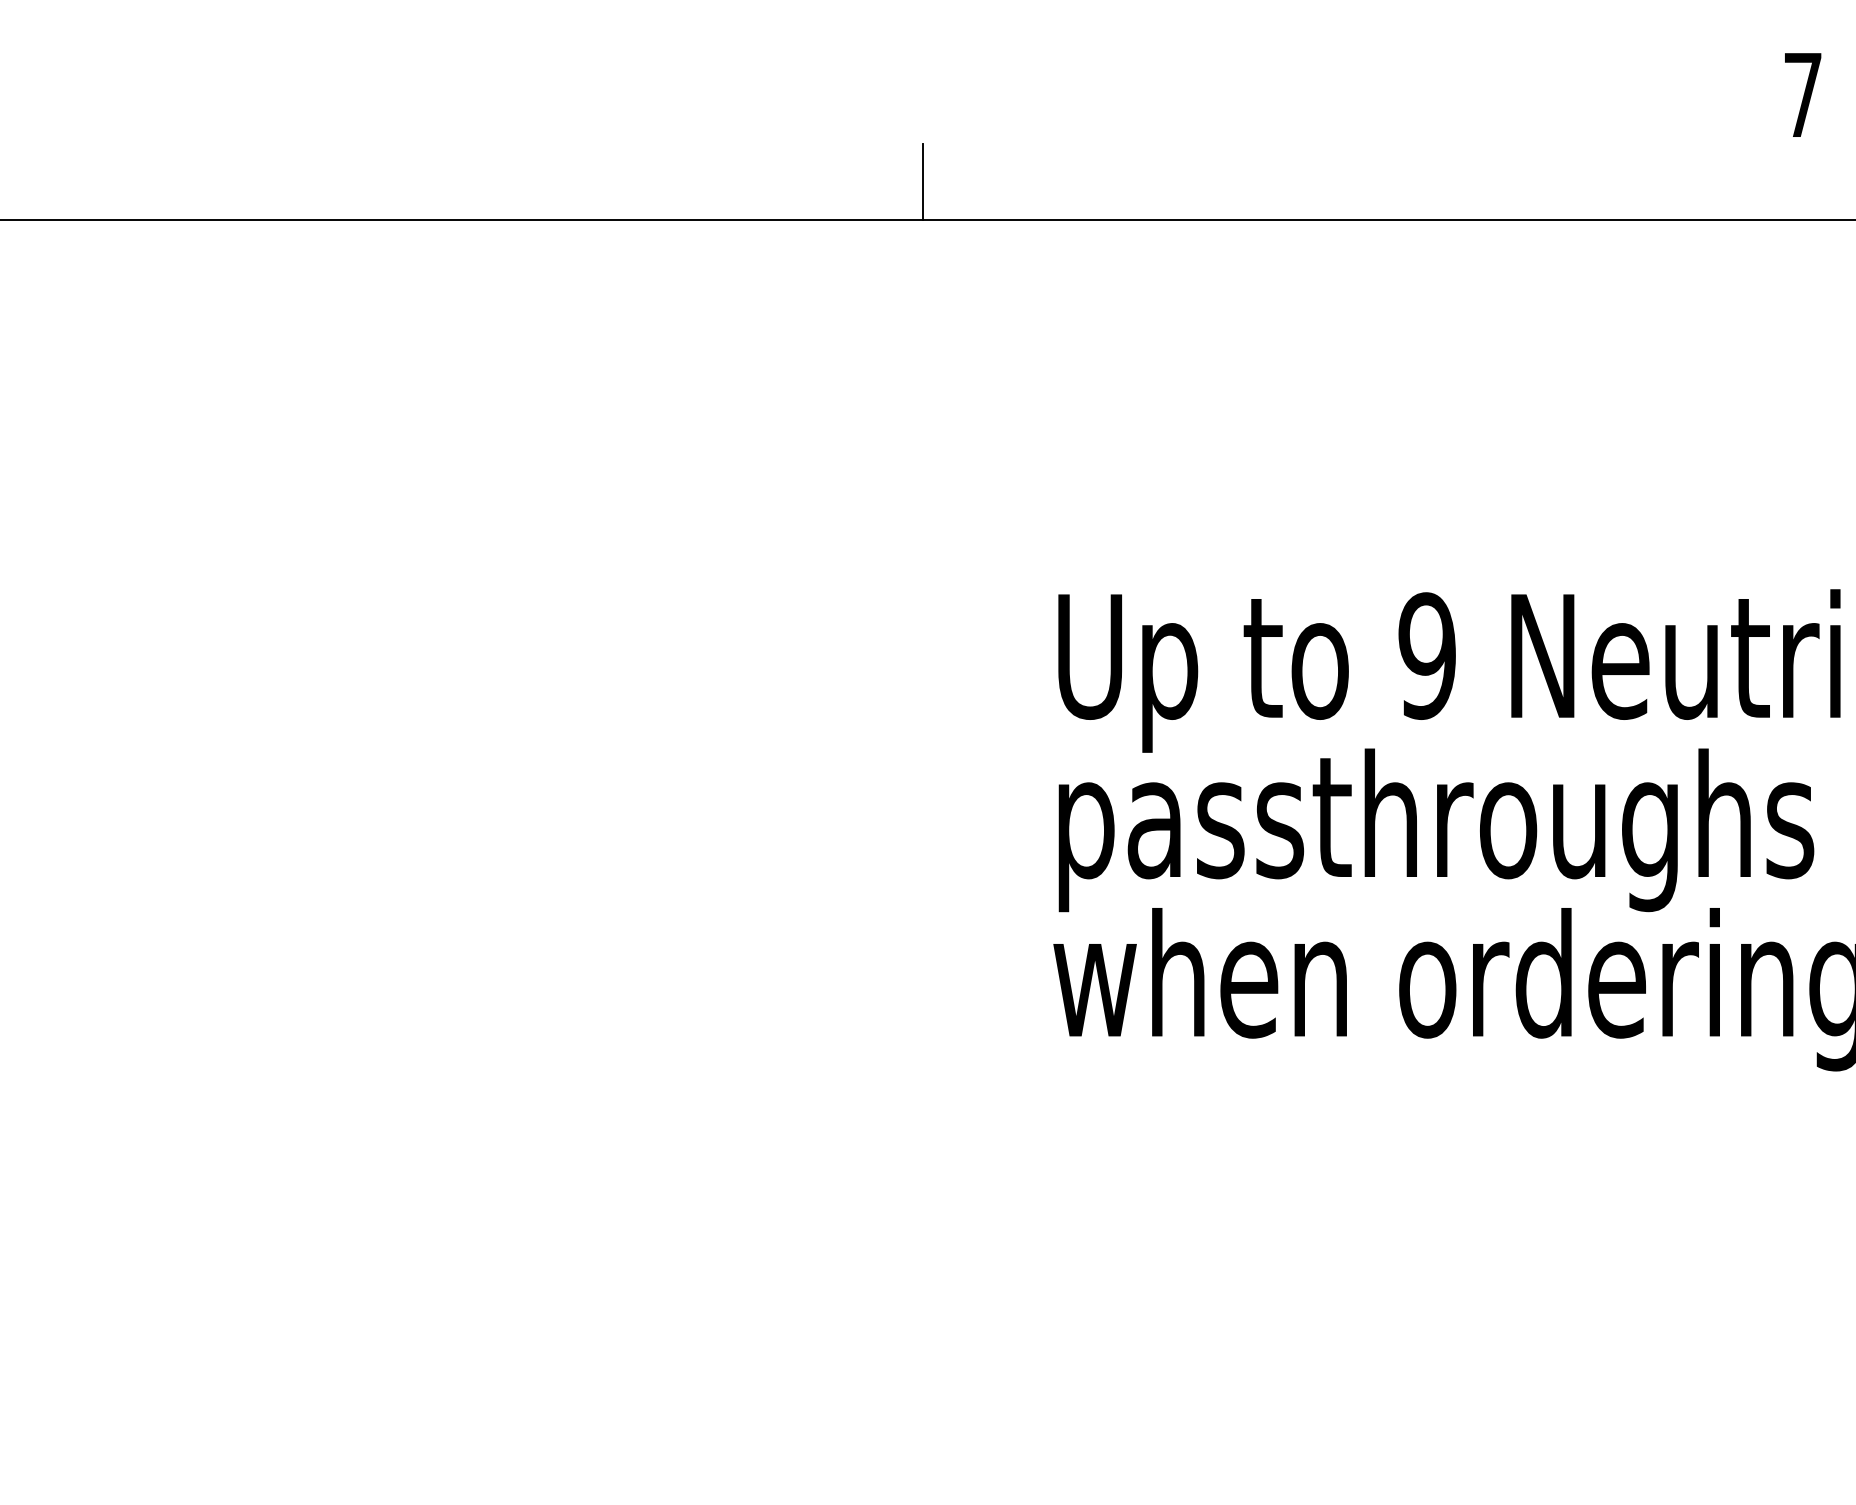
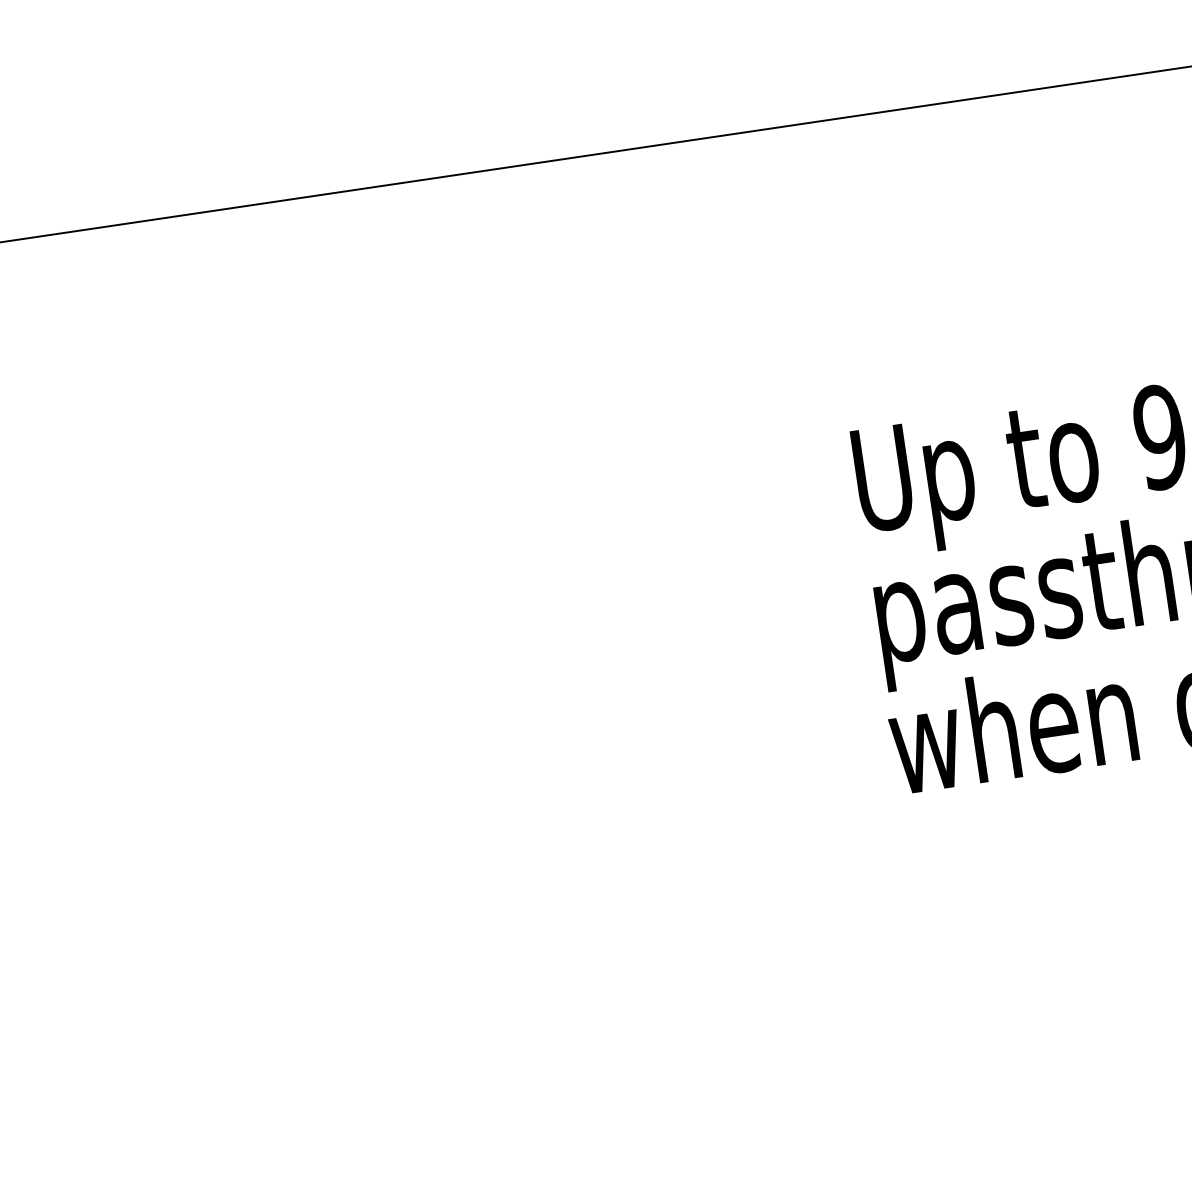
line: (923, 182) -> (688, 109), removed

